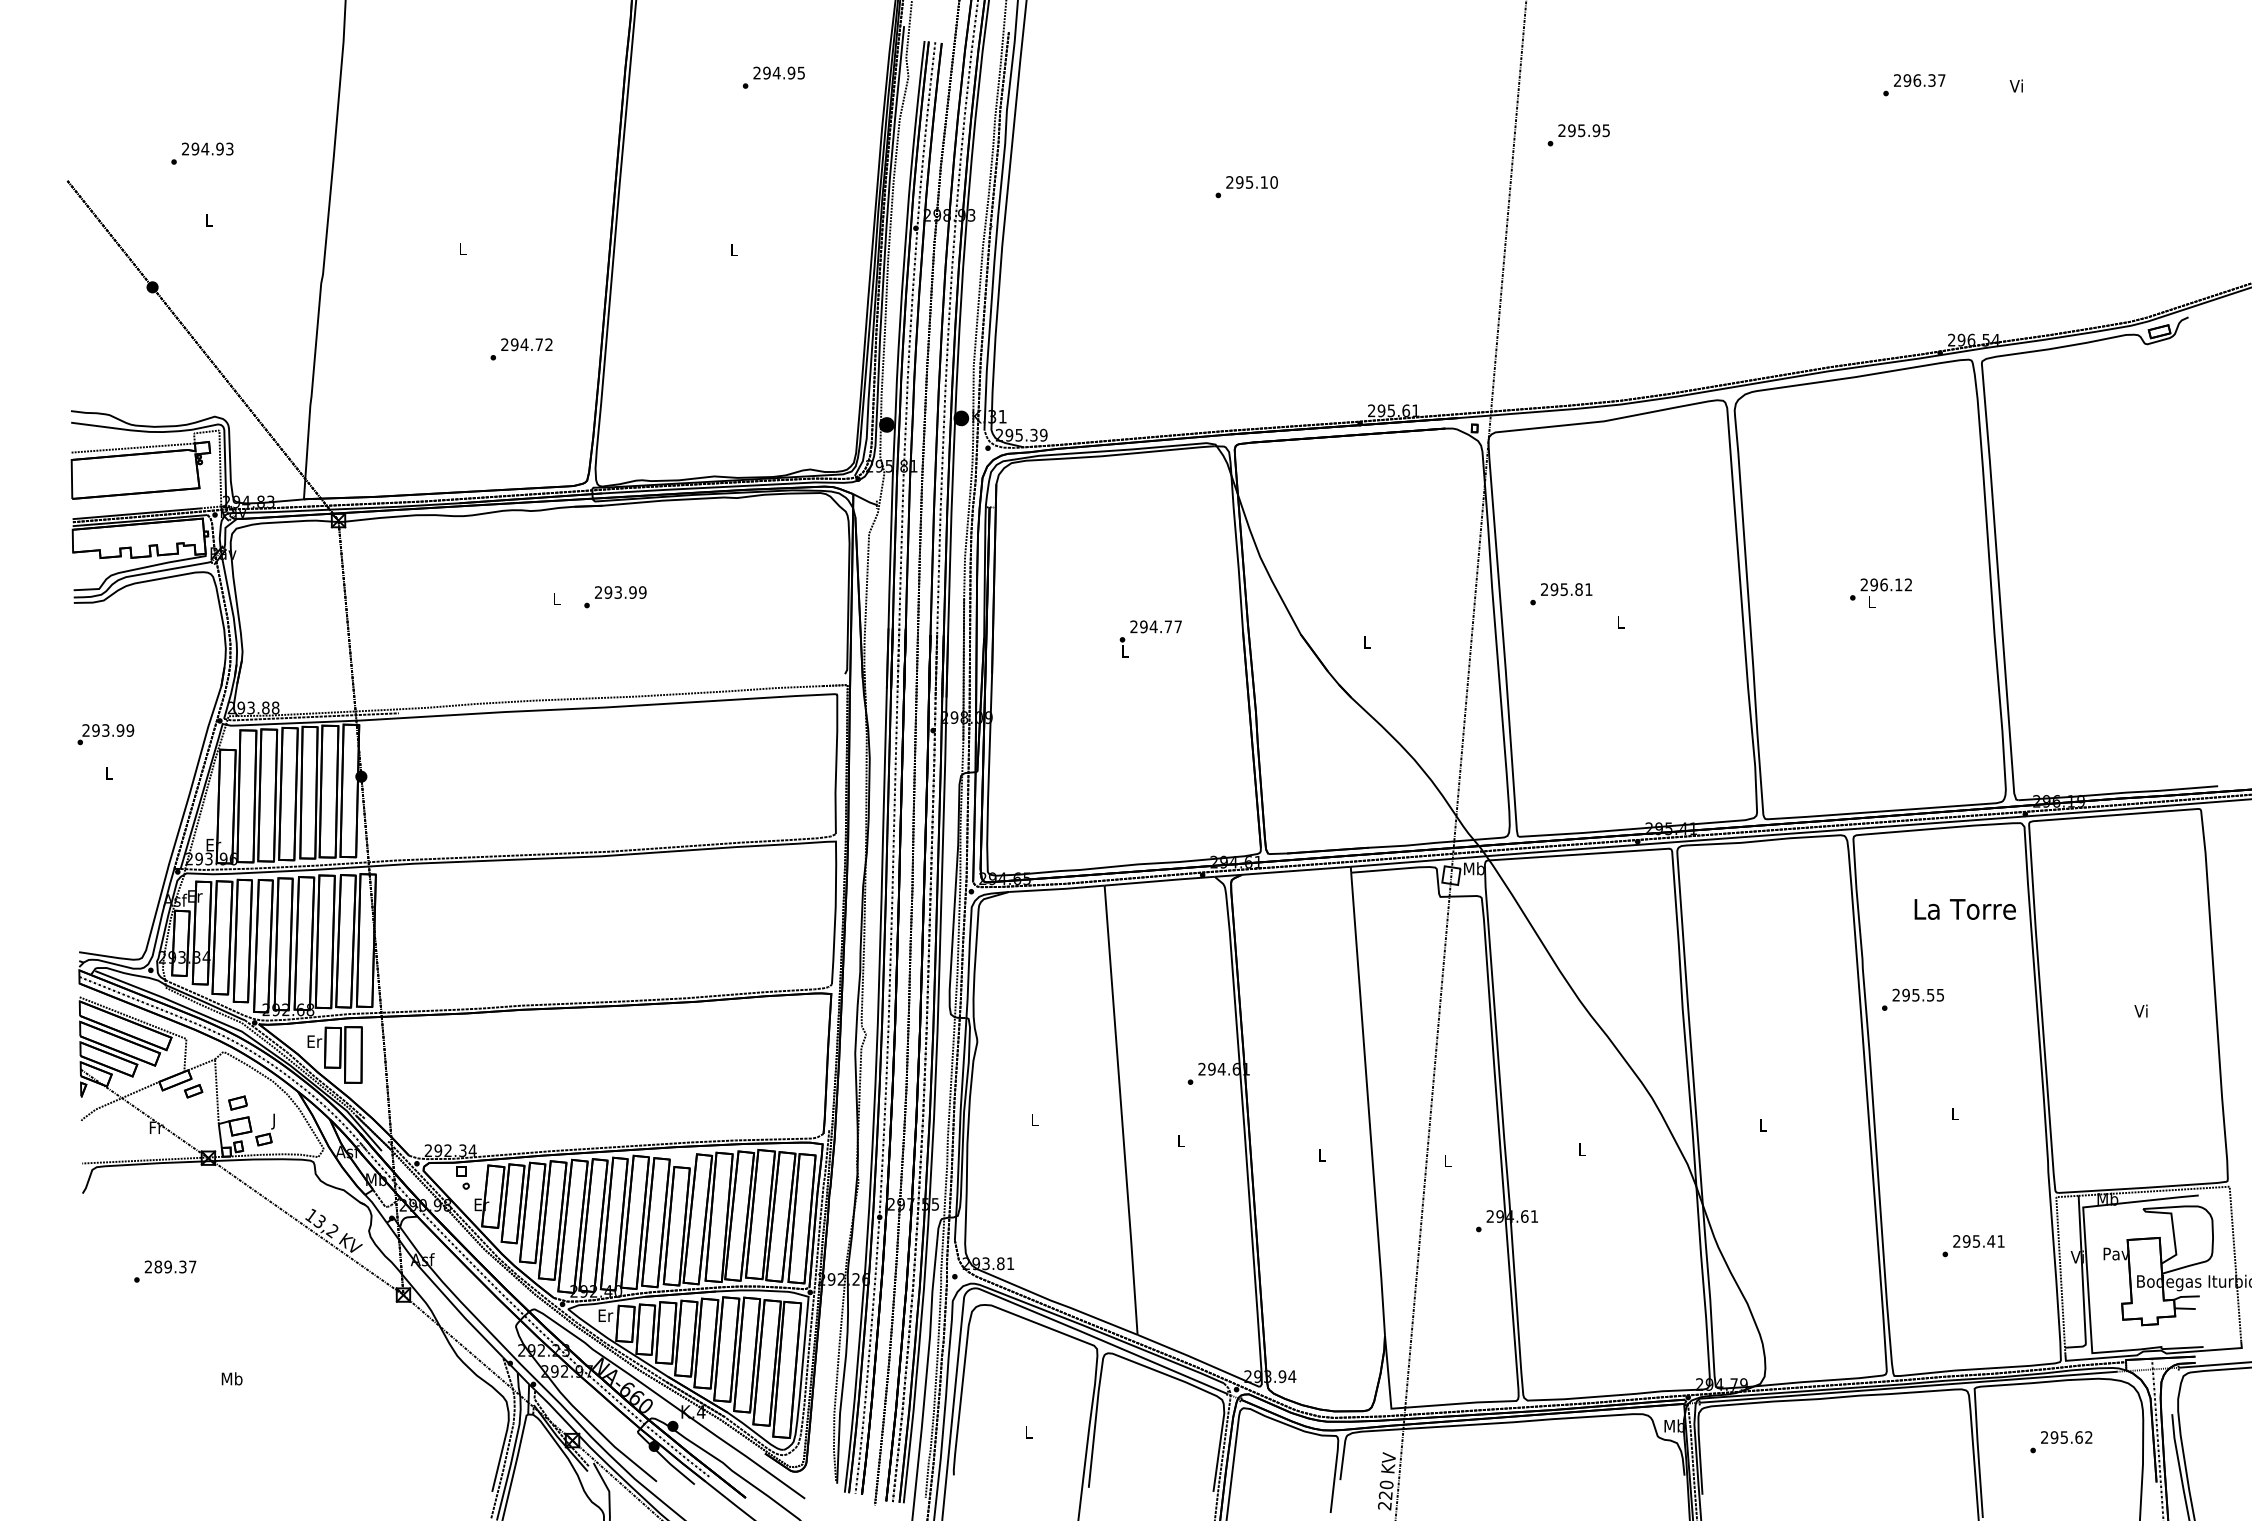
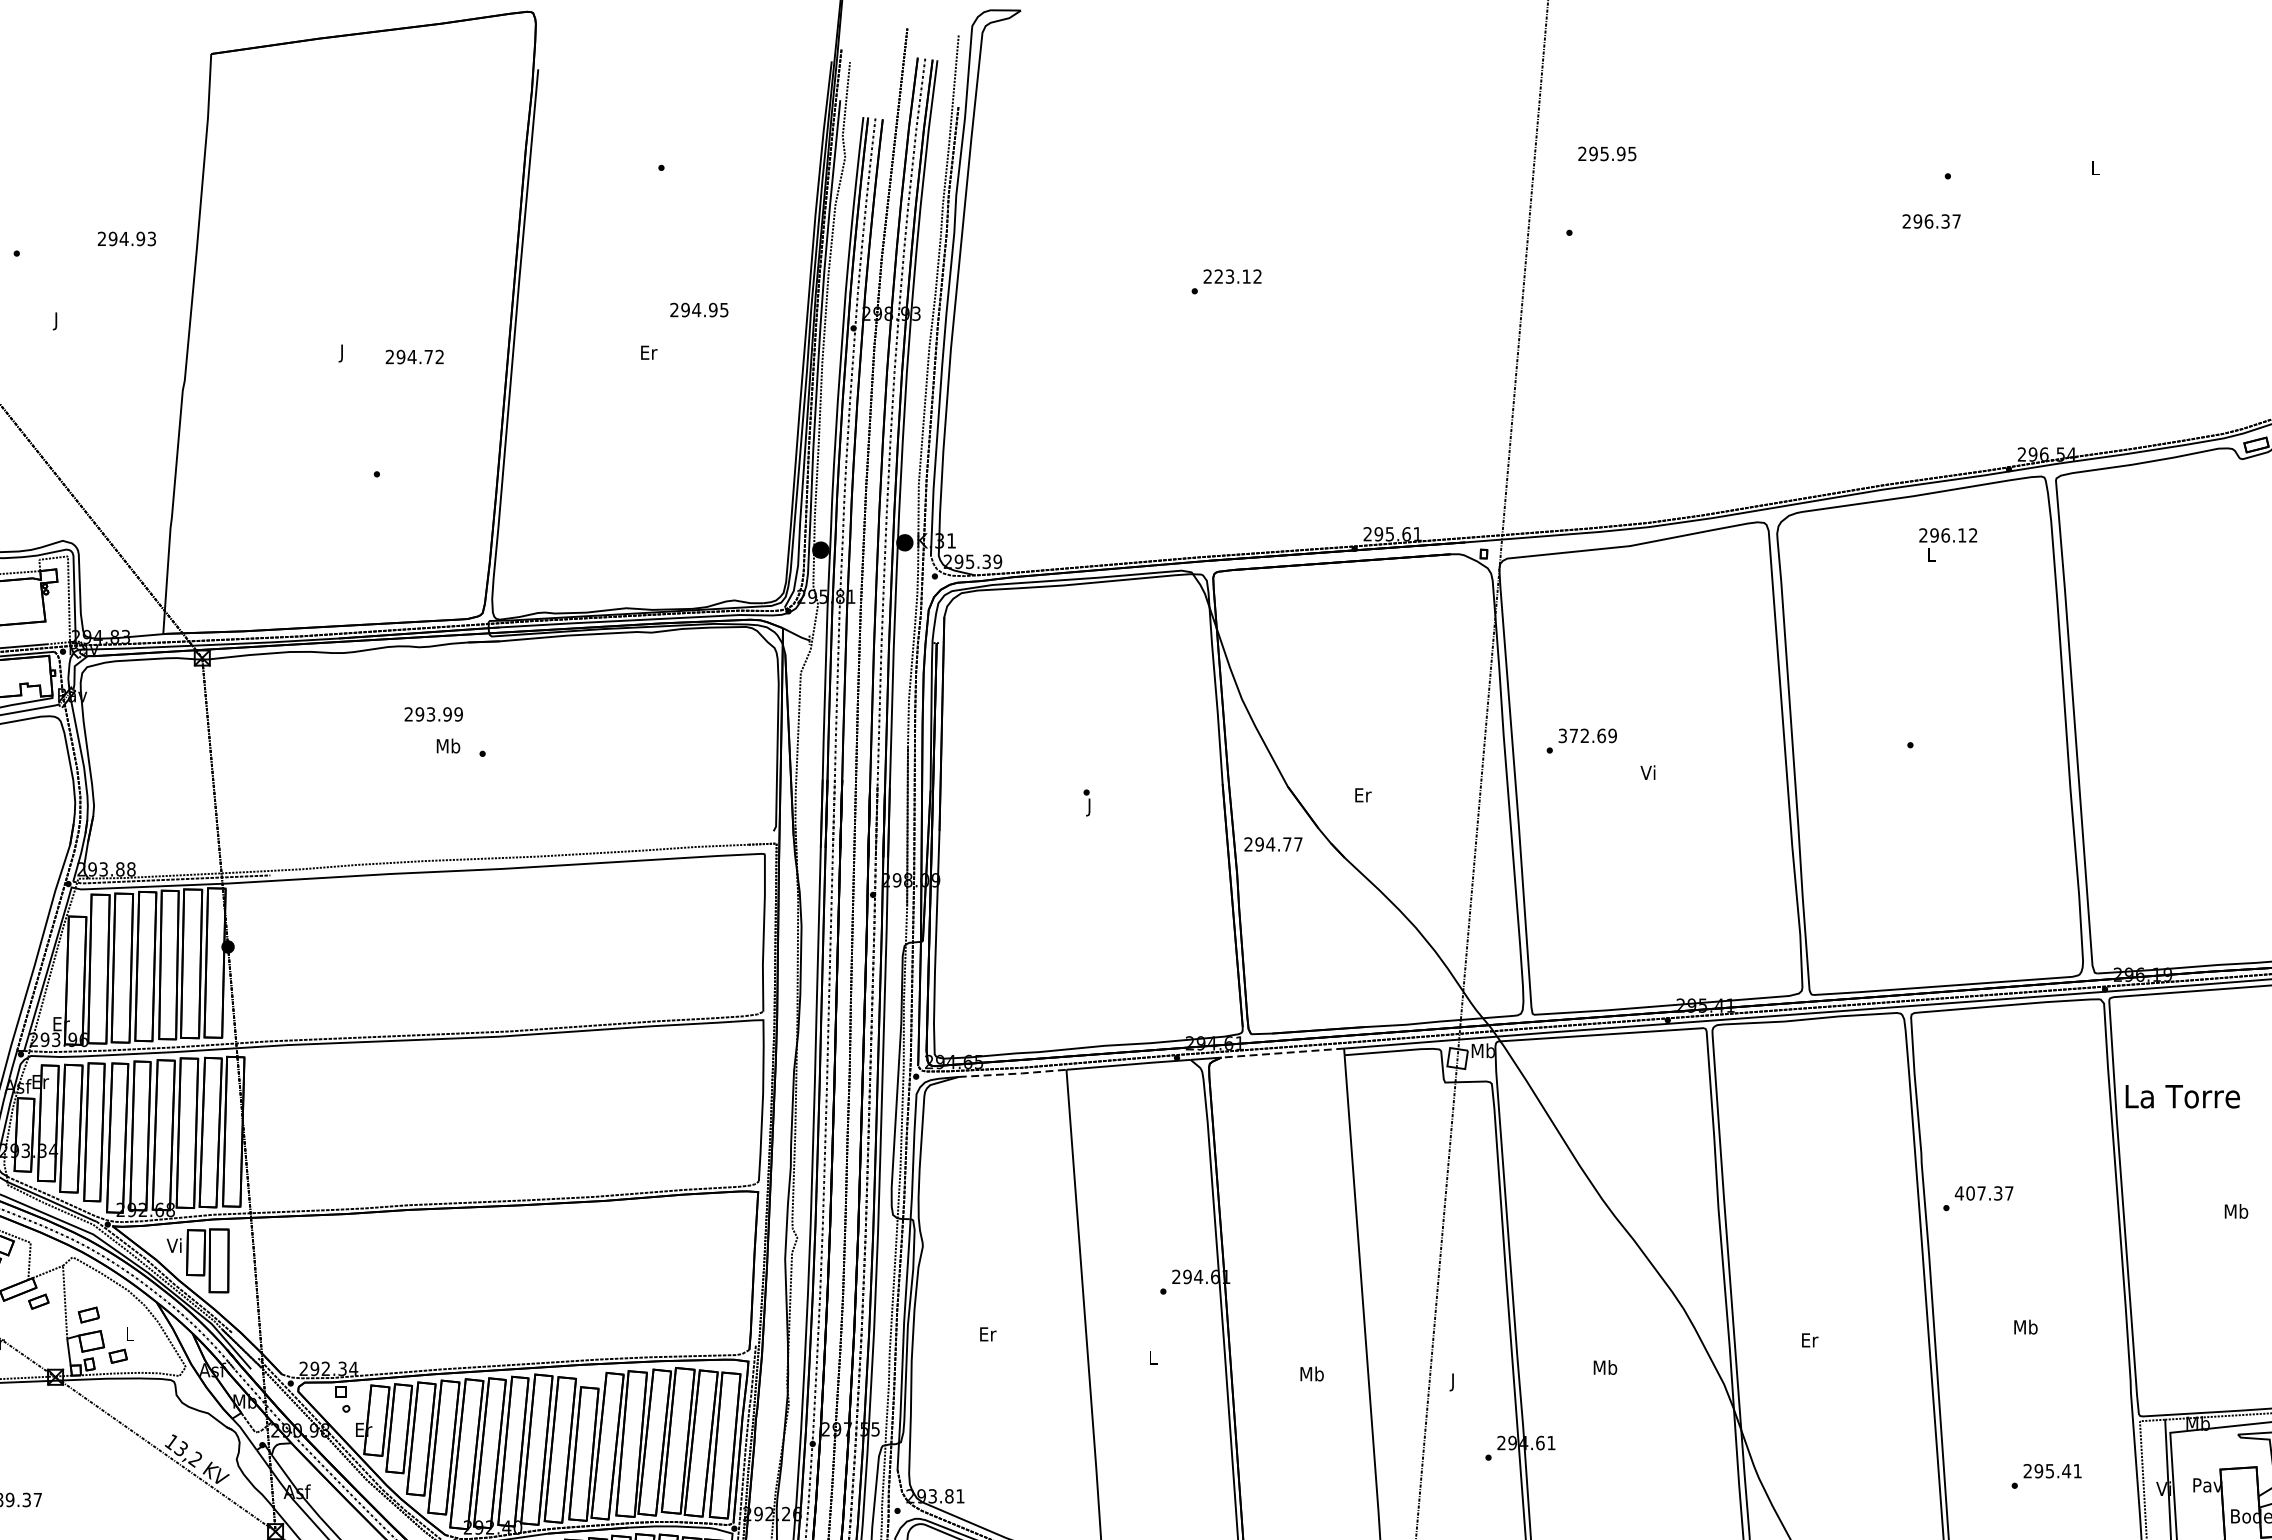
text: (778, 72) -> (698, 309), moved
text: (1919, 80) -> (1931, 221), moved
text: (2015, 85) -> (2093, 167), Vi -> L
text: (1583, 130) -> (1606, 153), moved
text: (207, 148) -> (126, 238), moved
text: (1256, 182) -> (1237, 276), 295.10 -> 223.12
text: (209, 222) -> (56, 321), L -> J
text: (734, 249) -> (648, 352), L -> Er
text: (462, 250) -> (342, 353), L -> J
text: (526, 344) -> (414, 356), moved
text: (1566, 589) -> (1587, 735), 295.81 -> 372.69
text: (620, 592) -> (433, 714), moved
text: (1885, 592) -> (1947, 544), moved
text: (556, 598) -> (448, 745), L -> Mb
text: (1619, 621) -> (1647, 771), L -> Vi
text: (1155, 626) -> (1272, 844), moved
text: (1367, 642) -> (1362, 795), L -> Er
text: (1125, 652) -> (1090, 806), L -> J
line: (1295, 870) -> (1281, 1052), solid -> dashed
line: (1058, 889) -> (1014, 1074), solid -> dashed
text: (1964, 909) -> (2181, 1096), moved
text: (1918, 994) -> (1984, 1192), 295.55 -> 407.37
text: (2141, 1010) -> (2236, 1210), Vi -> Mb
text: (314, 1040) -> (175, 1244), Er -> Vi
text: (1955, 1113) -> (2026, 1326), L -> Mb
text: (1035, 1120) -> (988, 1334), L -> Er
text: (274, 1121) -> (130, 1335), J -> L
text: (1763, 1125) -> (1809, 1340), L -> Er
text: (1582, 1149) -> (1605, 1367), L -> Mb
text: (1322, 1154) -> (1312, 1373), L -> Mb
text: (1447, 1162) -> (1453, 1382), L -> J

